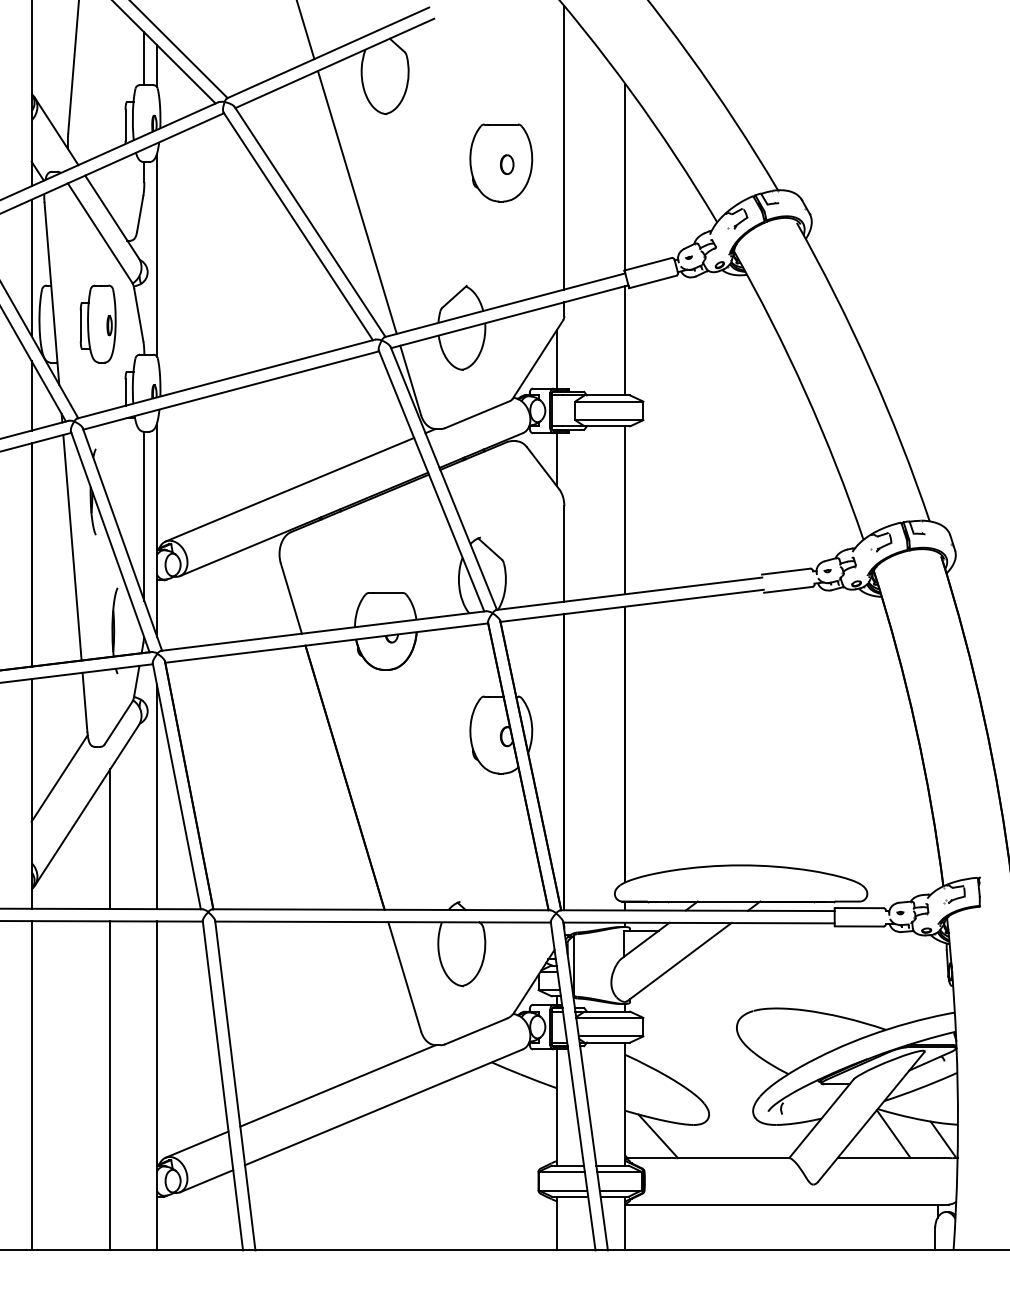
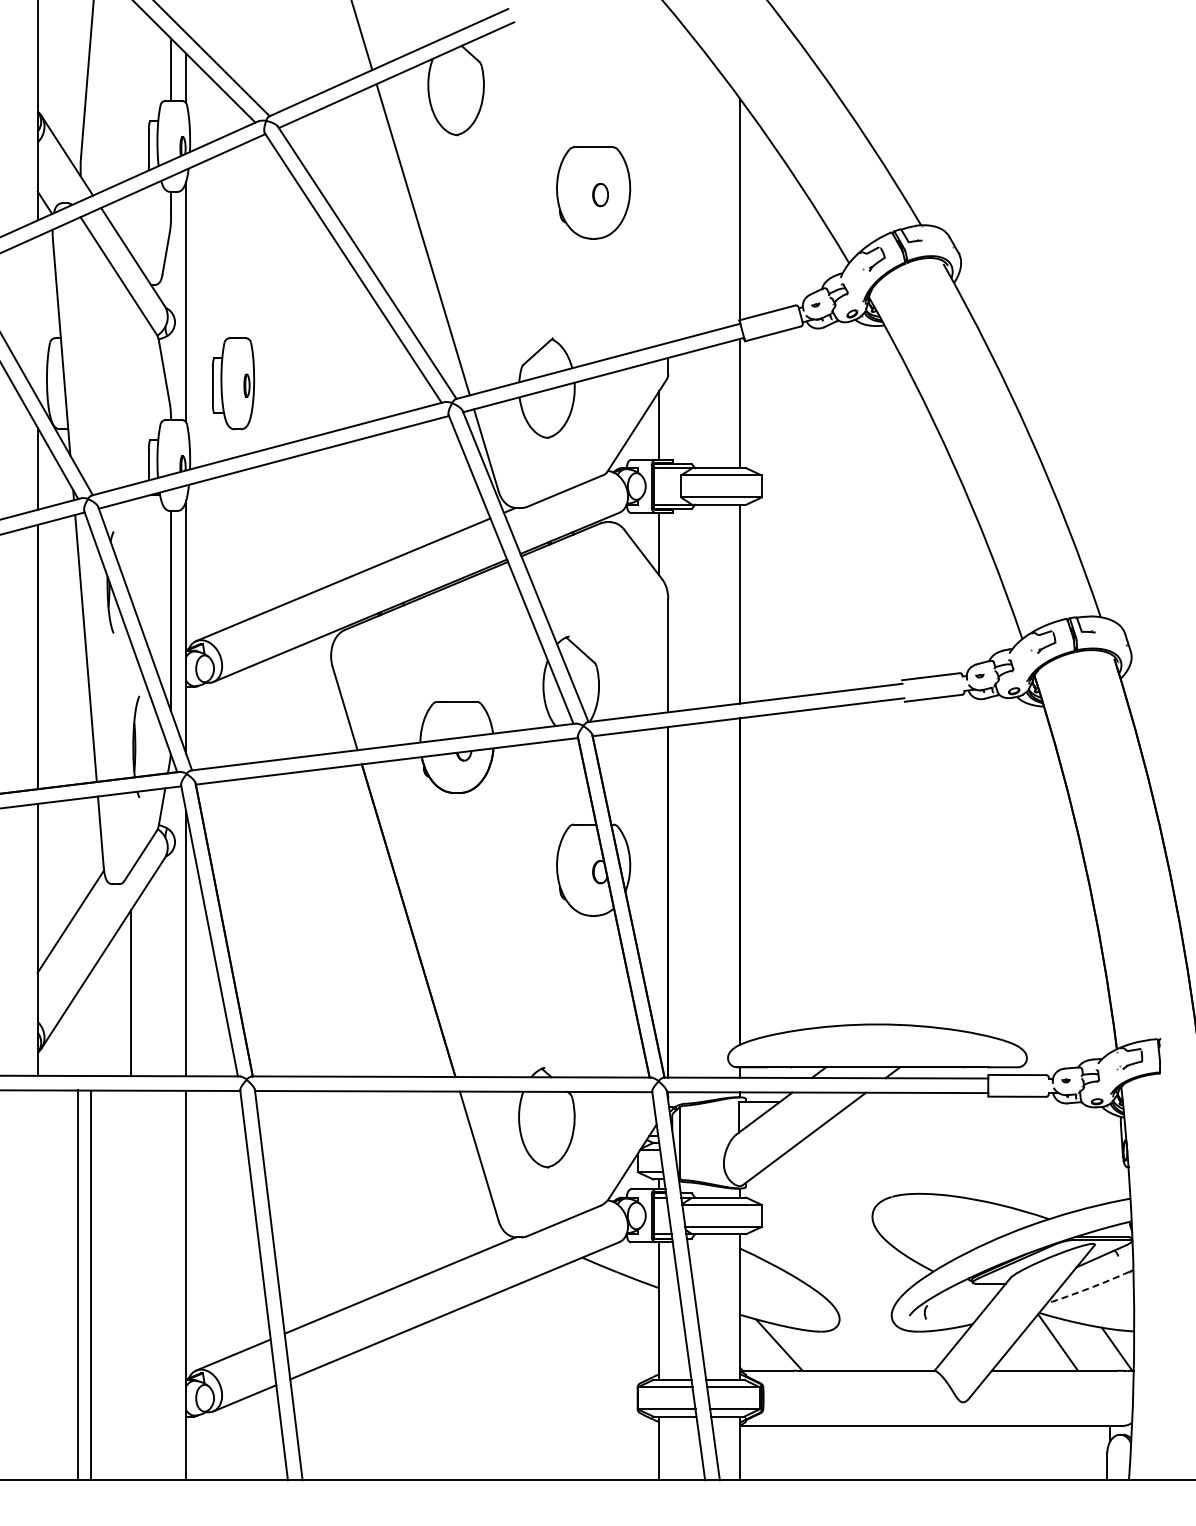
line: (564, 147) -> (668, 174), removed
line: (31, 268) -> (37, 317), removed
part: (98, 323) -> (233, 383), moved
line: (31, 1085) -> (77, 1285), moved
line: (110, 1085) -> (91, 1285), moved
line: (919, 1088) -> (1088, 1288), solid -> dashed

